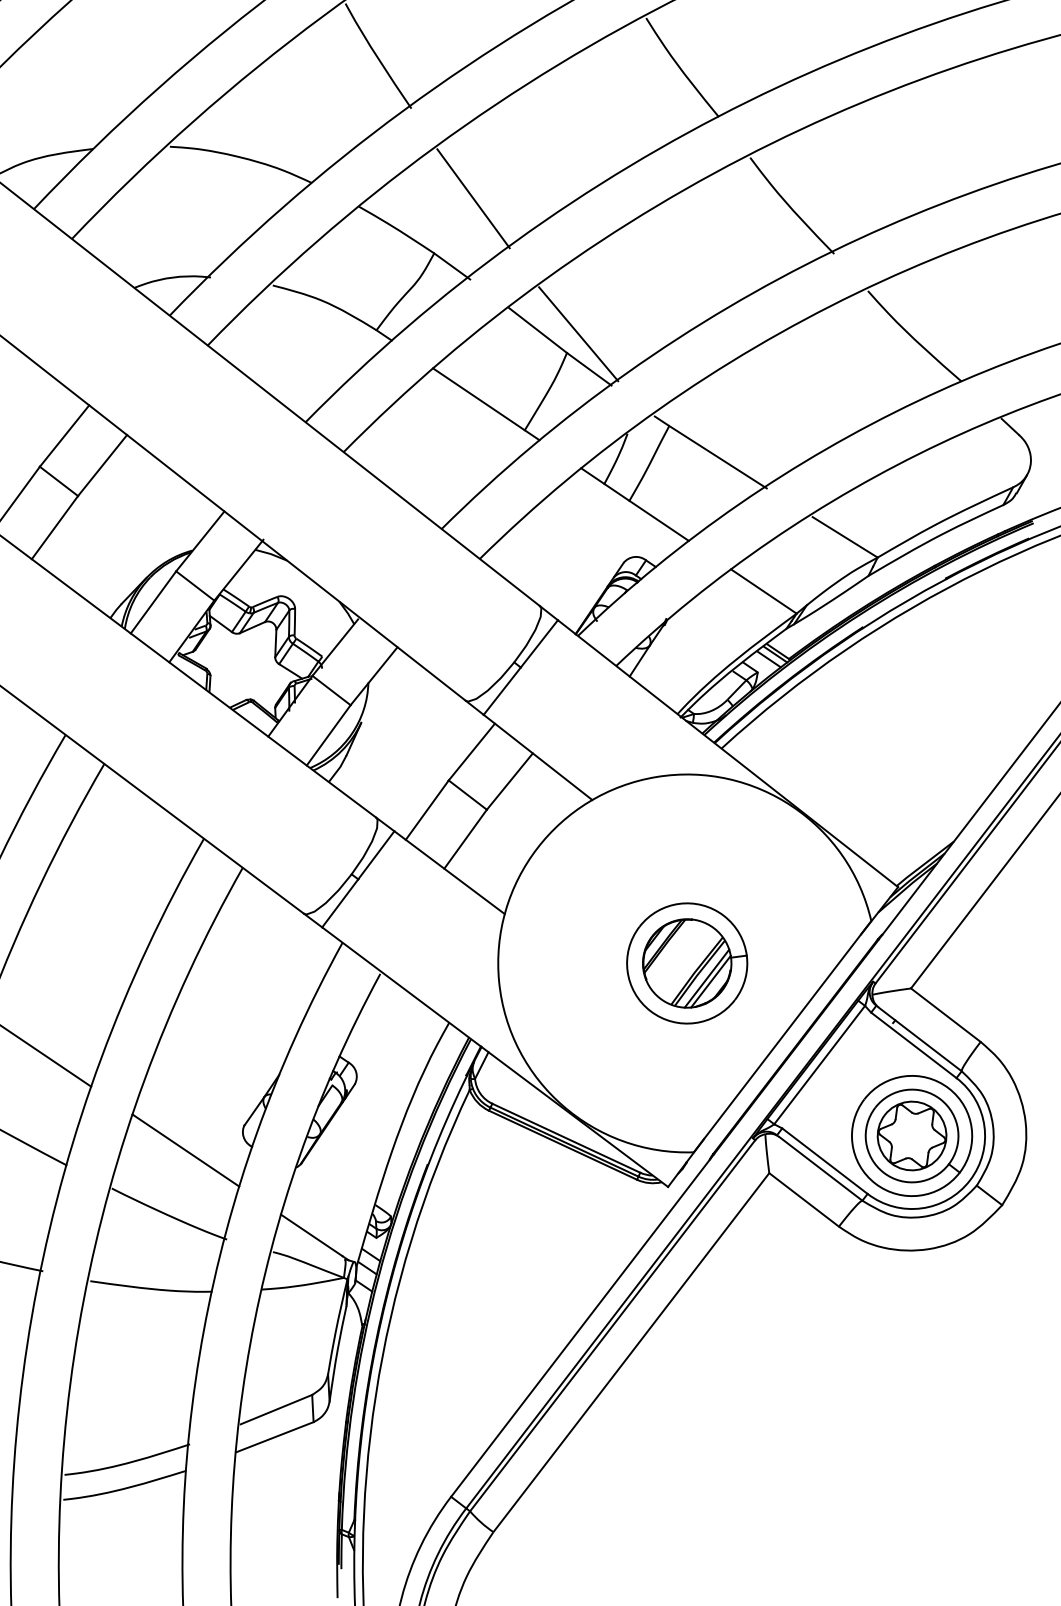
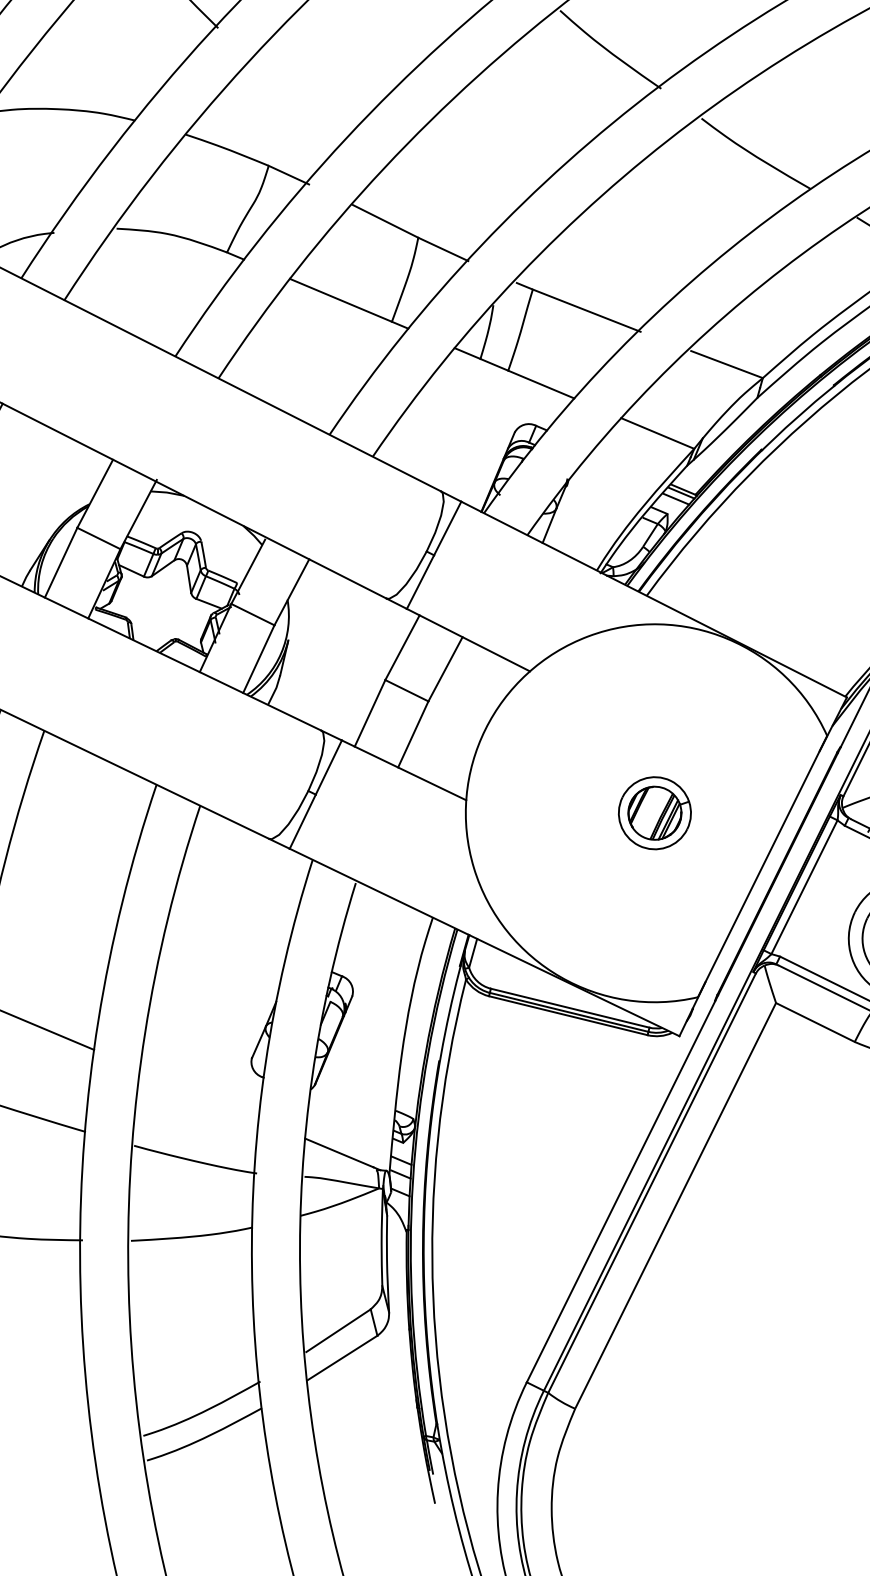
line: (473, 198) -> (296, 104), removed
line: (578, 334) -> (426, 217), removed
part: (687, 963) -> (655, 813), size x0.6
line: (185, 1150) -> (198, 1094), removed

